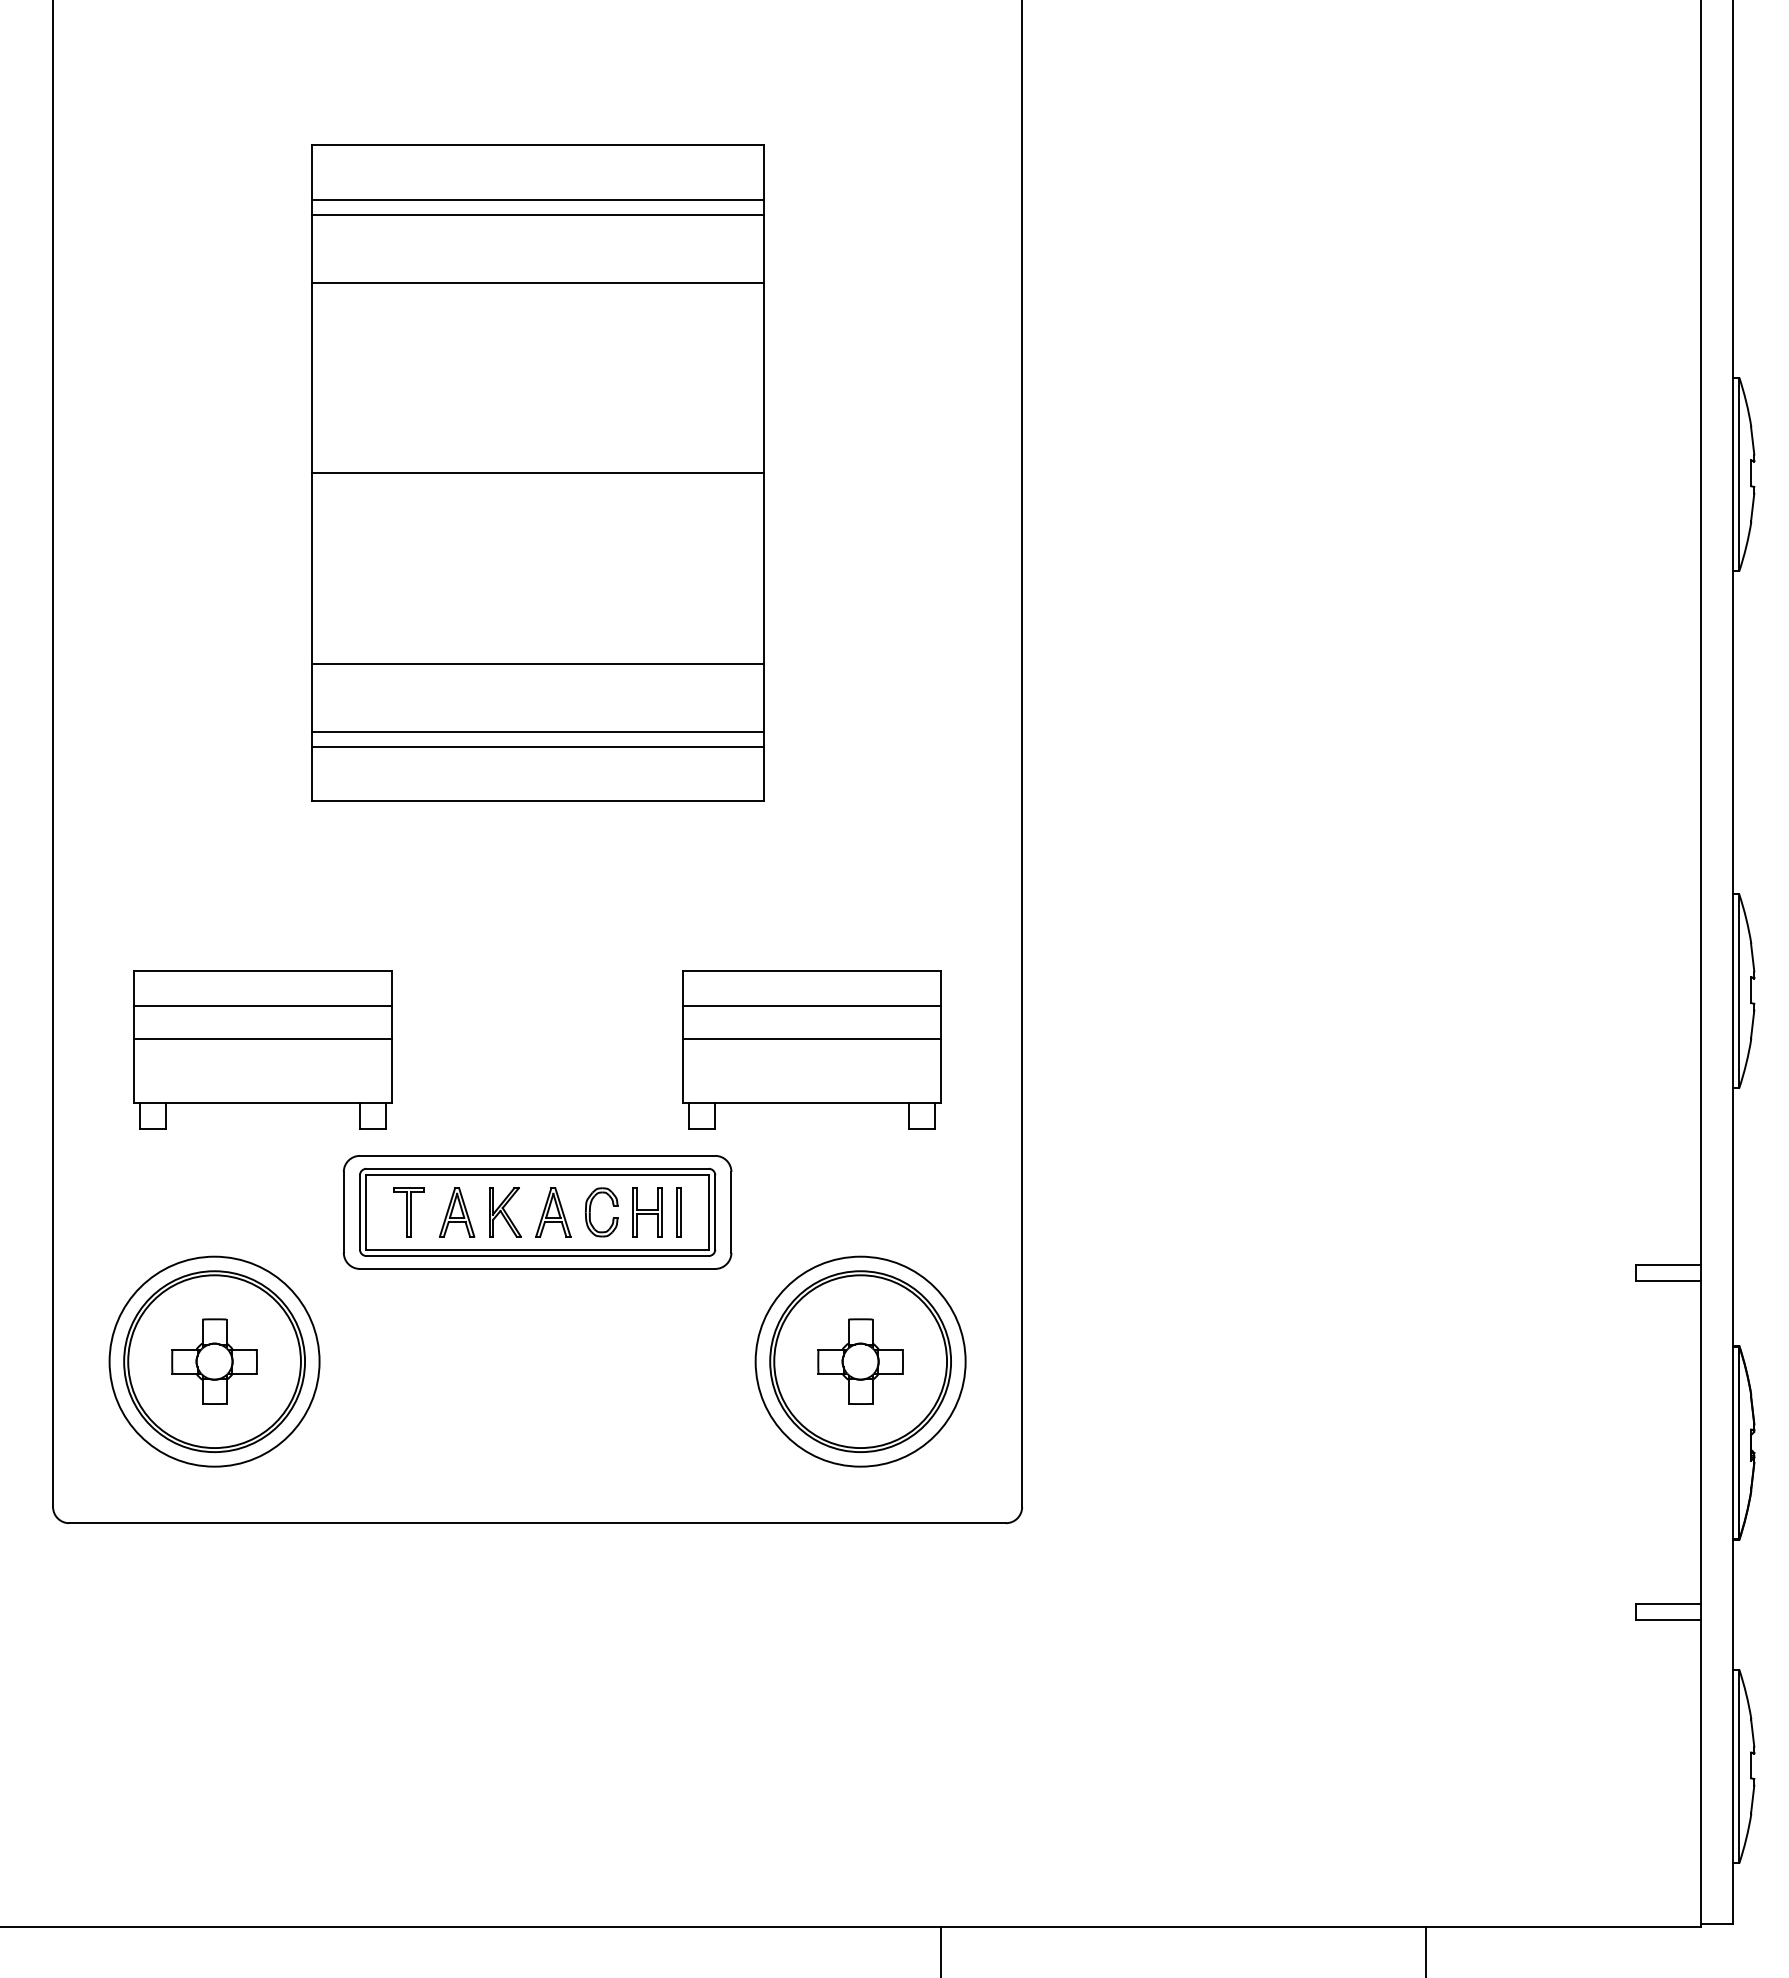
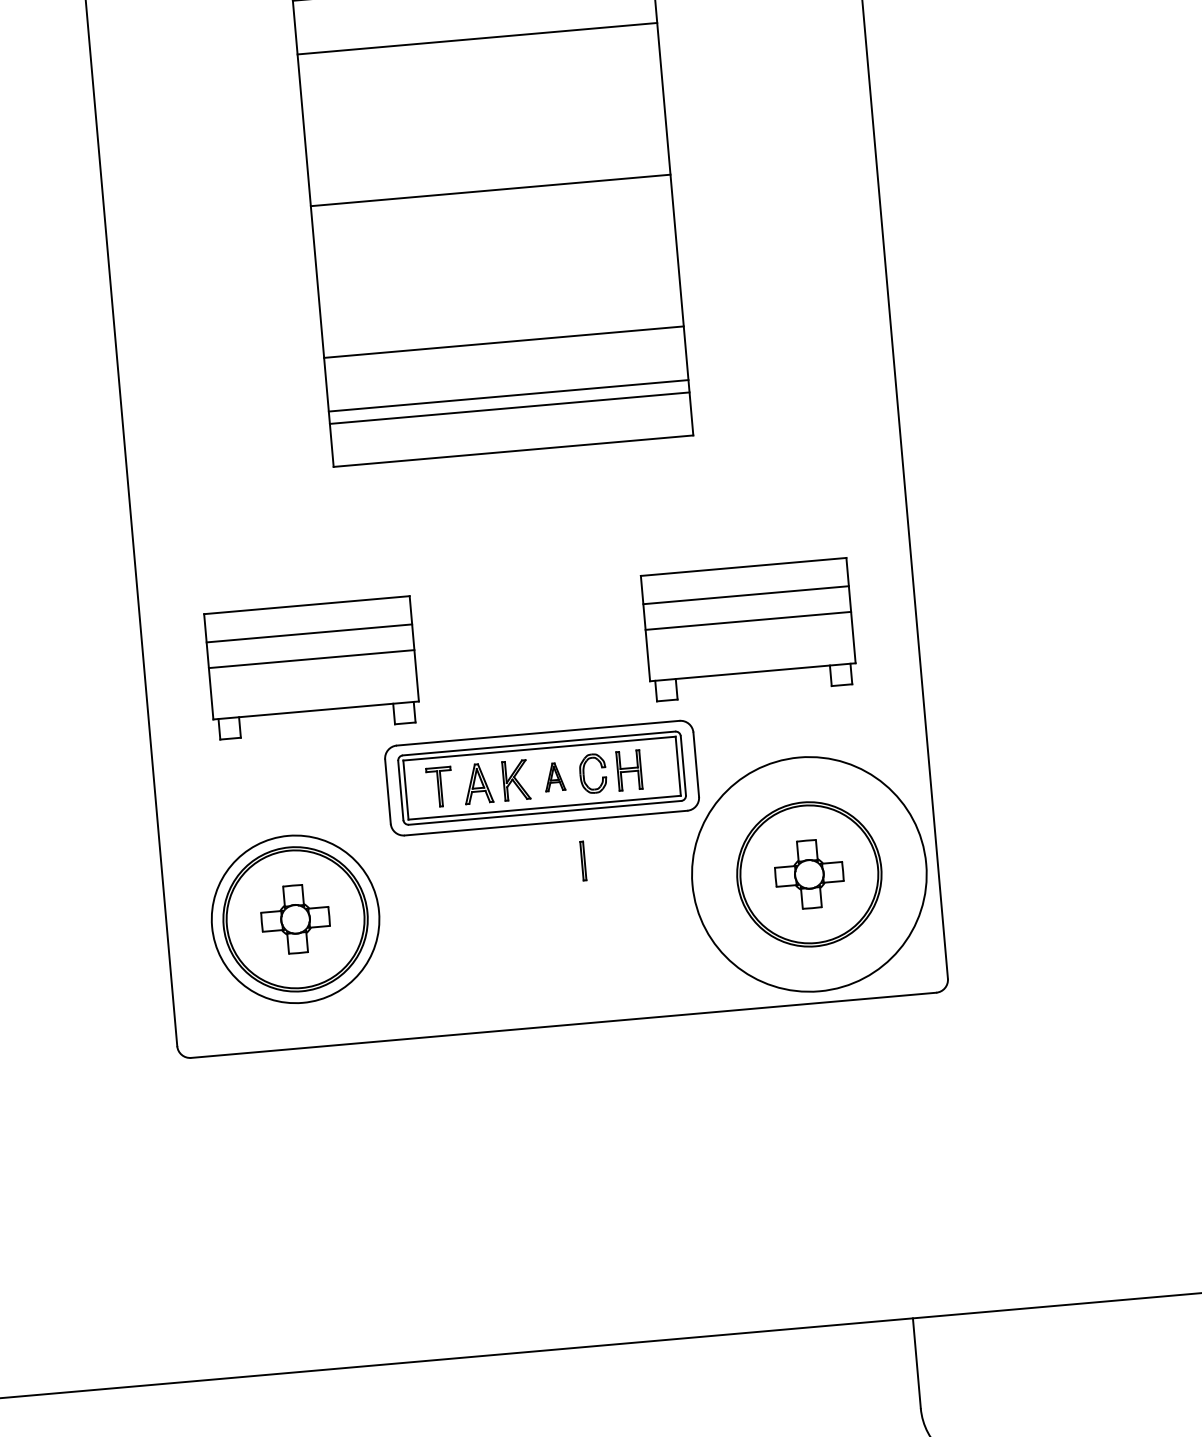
part: (553, 1212) -> (554, 777), size x0.7
part: (678, 1212) -> (582, 861), moved
circle: (860, 1361) -> (809, 874), size x1.4

